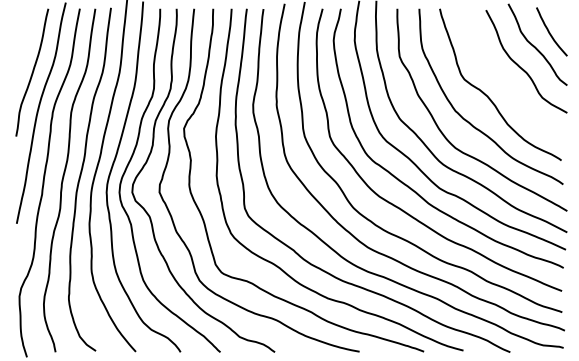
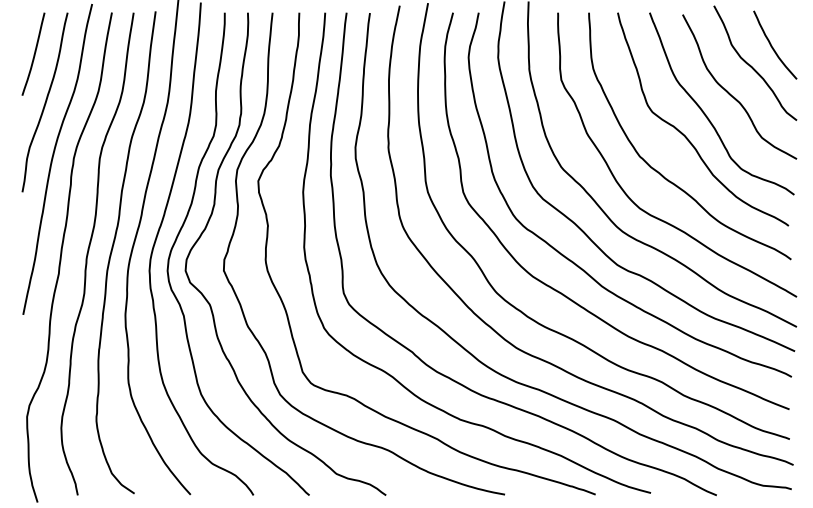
curve: (24, 37) -> (34, 53), added
curve: (502, 81) -> (706, 114), added

